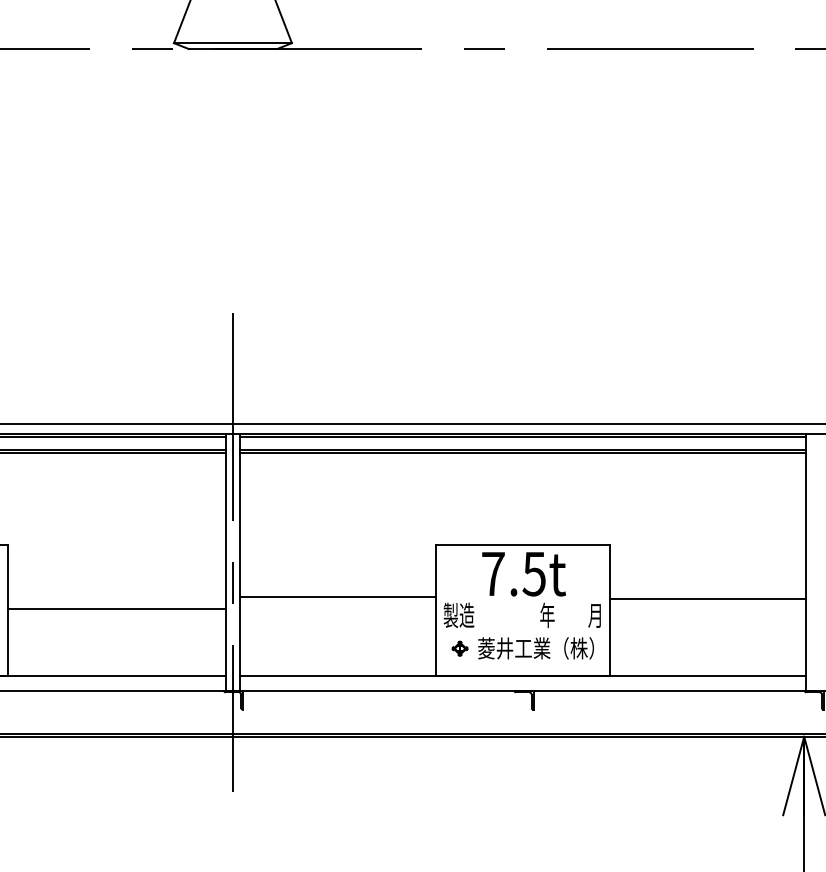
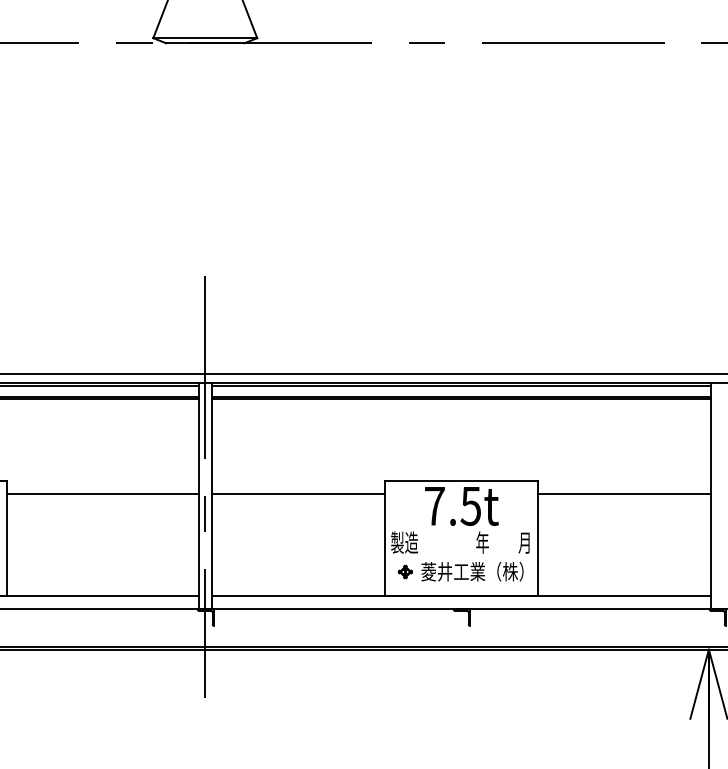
line: (338, 597) -> (298, 494), moved
line: (708, 599) -> (624, 494), moved
line: (116, 609) -> (102, 494), moved

